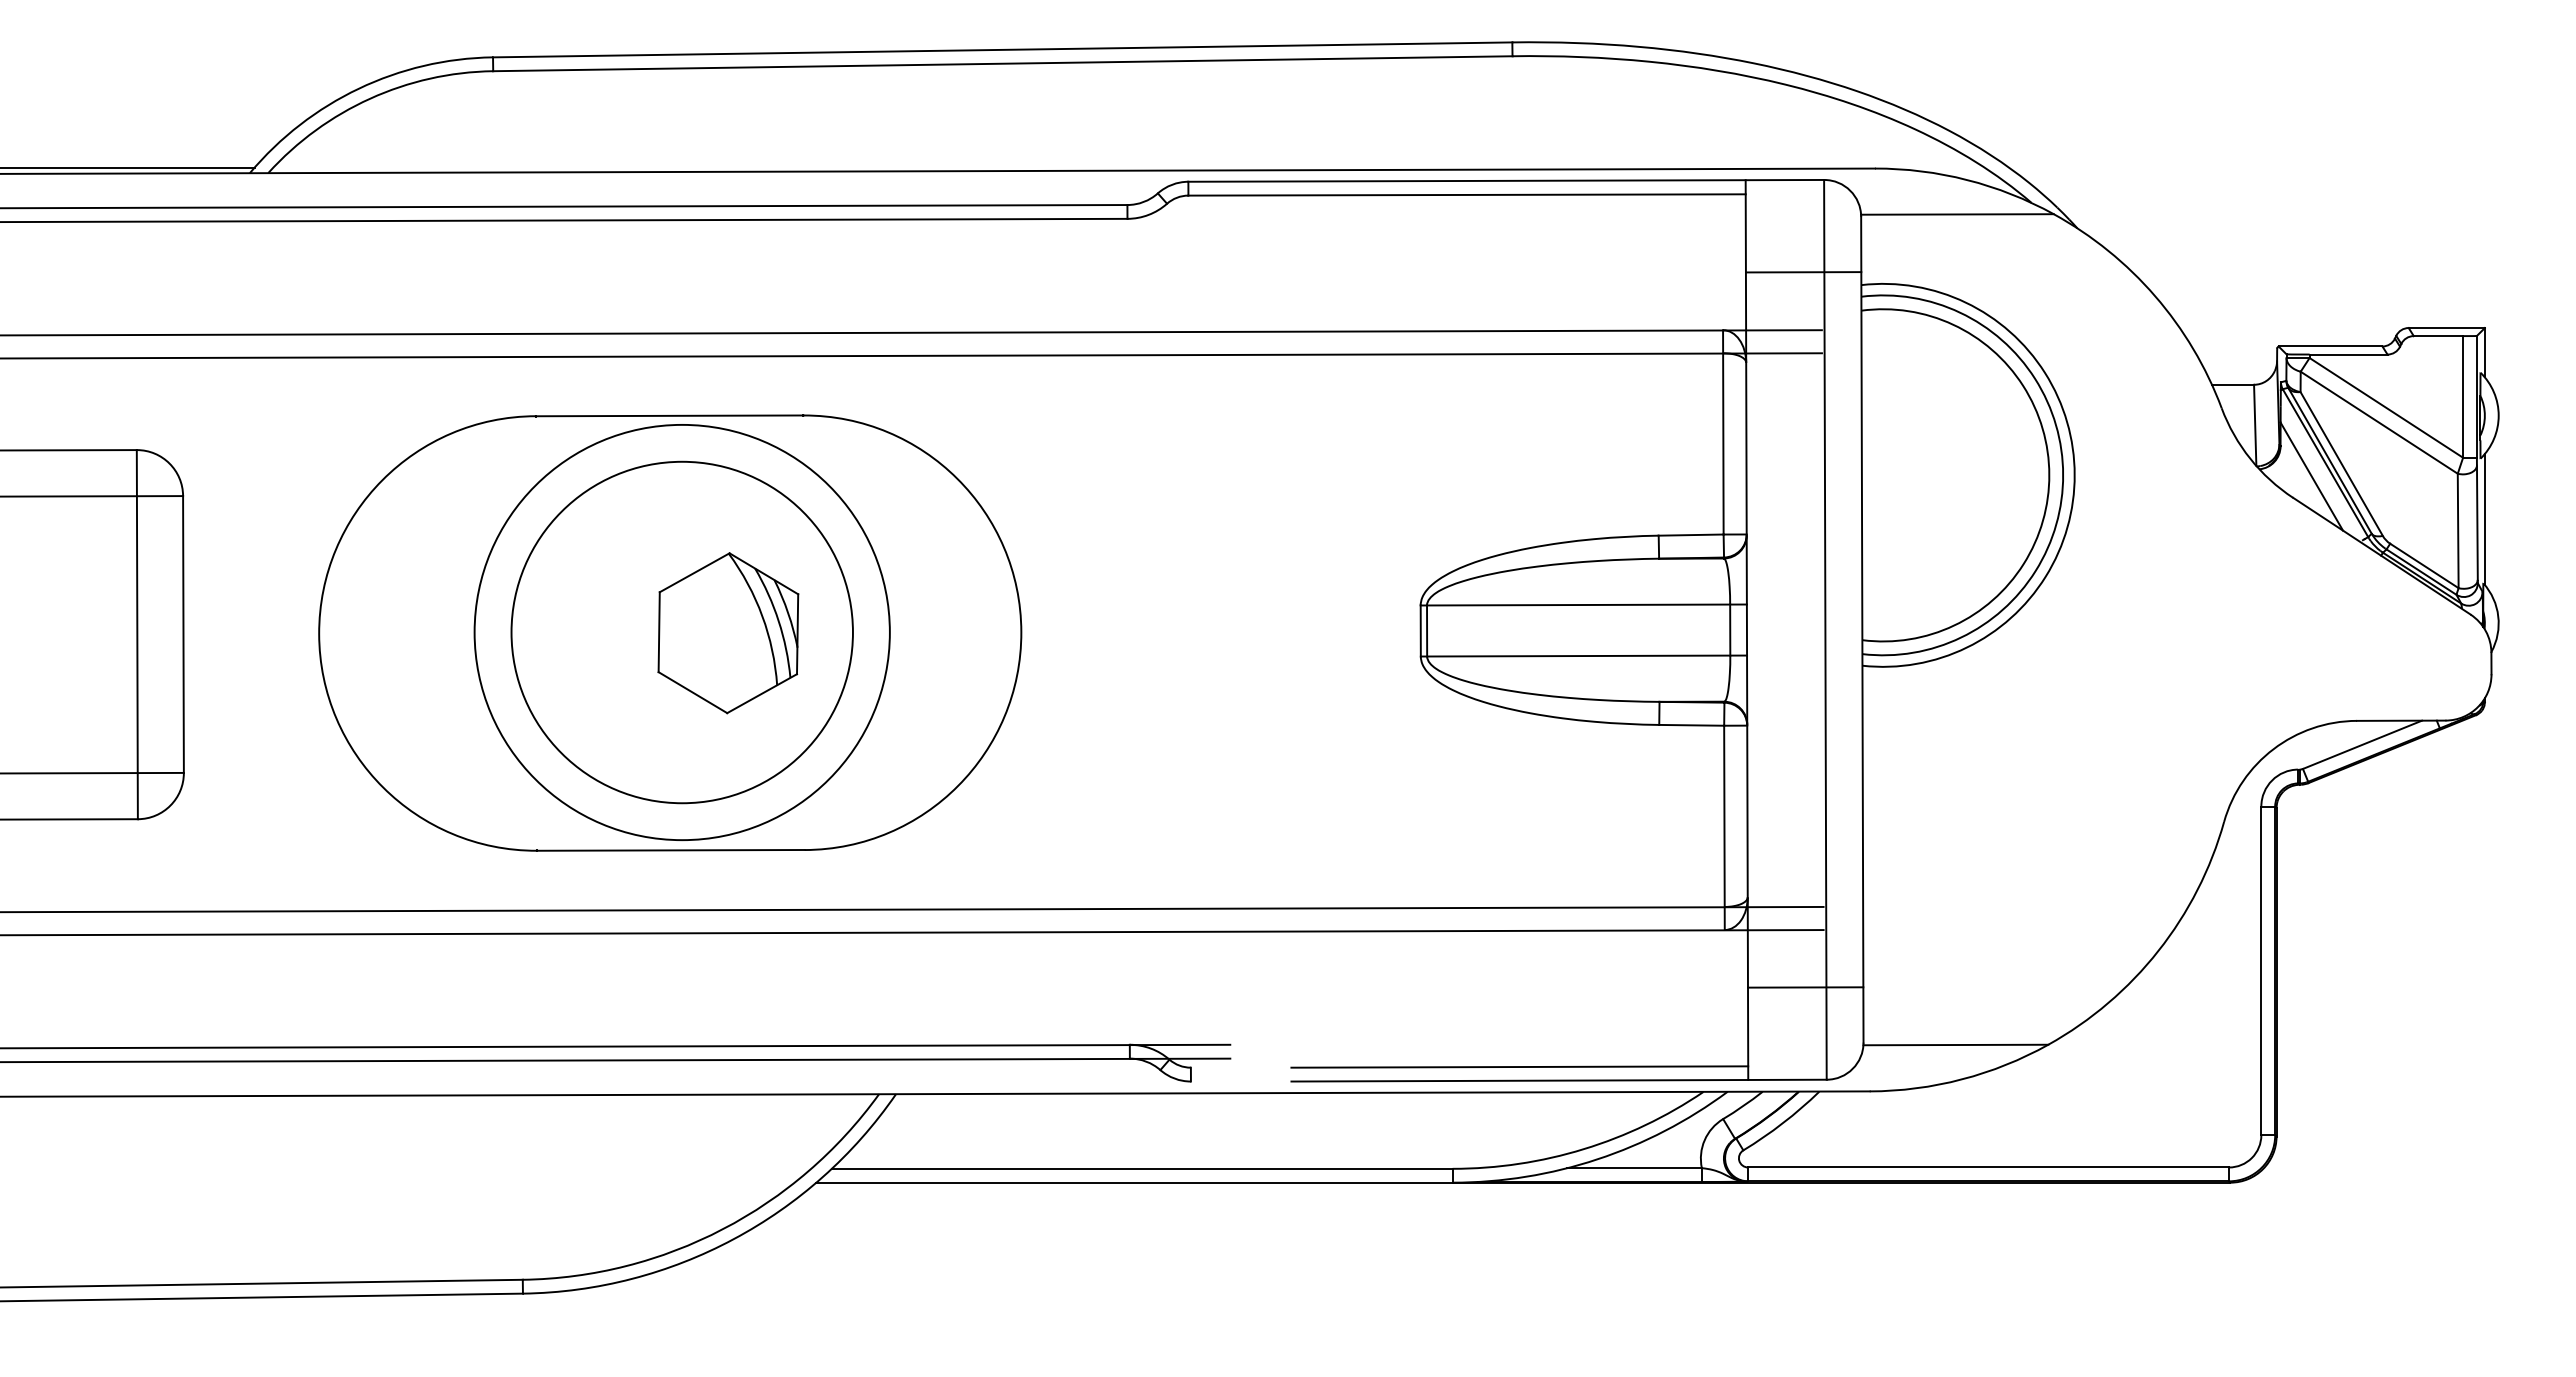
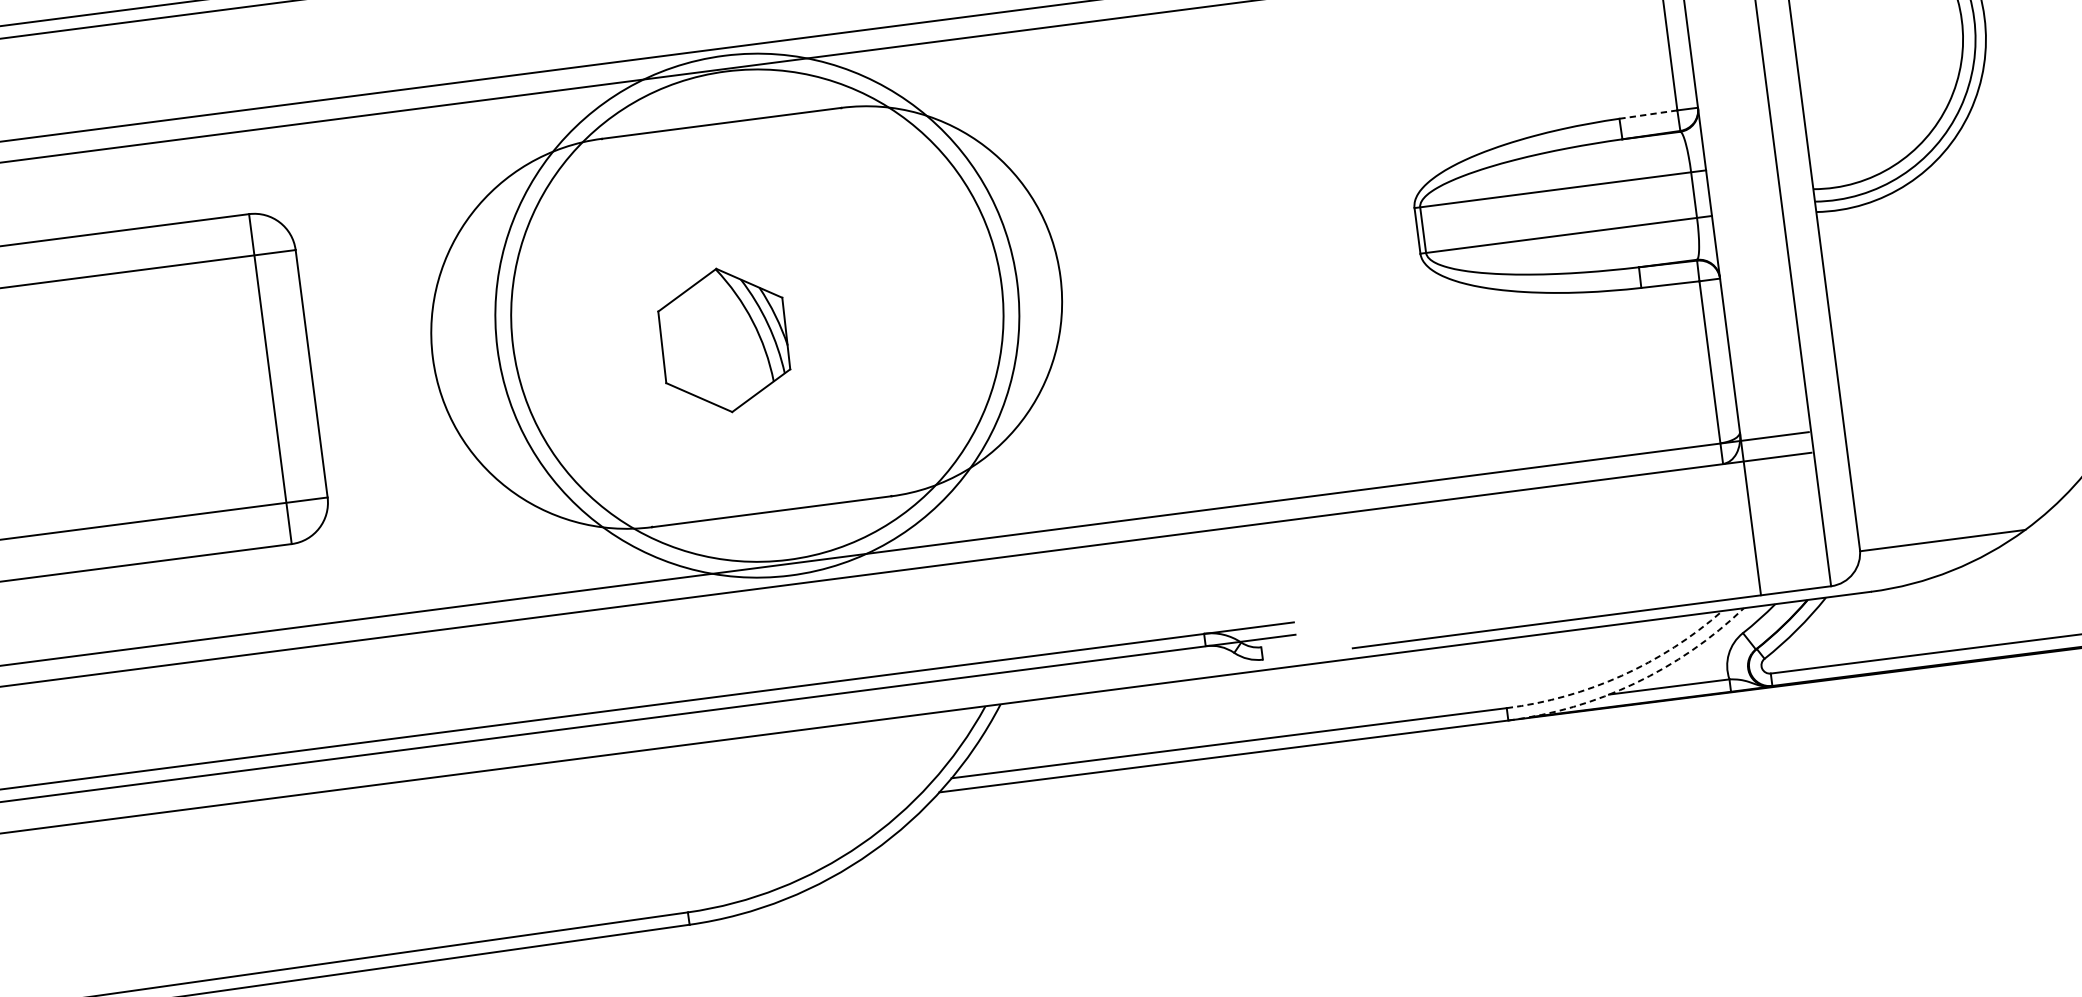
line: (1690, 535) -> (1647, 115), solid -> dashed
circle: (681, 632) -> (756, 315), size x1.4
circle: (681, 632) -> (756, 315), size x1.6
part: (728, 633) -> (724, 340), moved
line: (1805, 987) -> (1801, 506), removed
line: (1519, 1066) -> (1554, 609), removed
arc: (1583, 1149) -> (1621, 676), solid -> dashed
arc: (1597, 1159) -> (1635, 683), solid -> dashed

